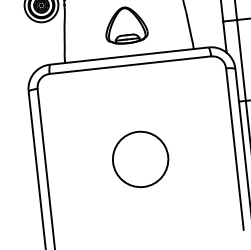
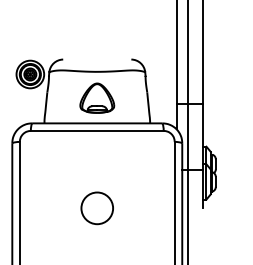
circle: (139, 158) -> (96, 207), size x0.7

